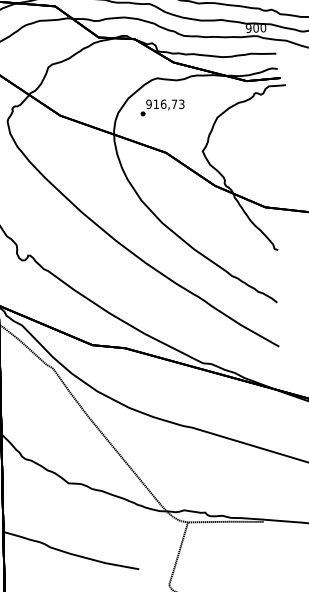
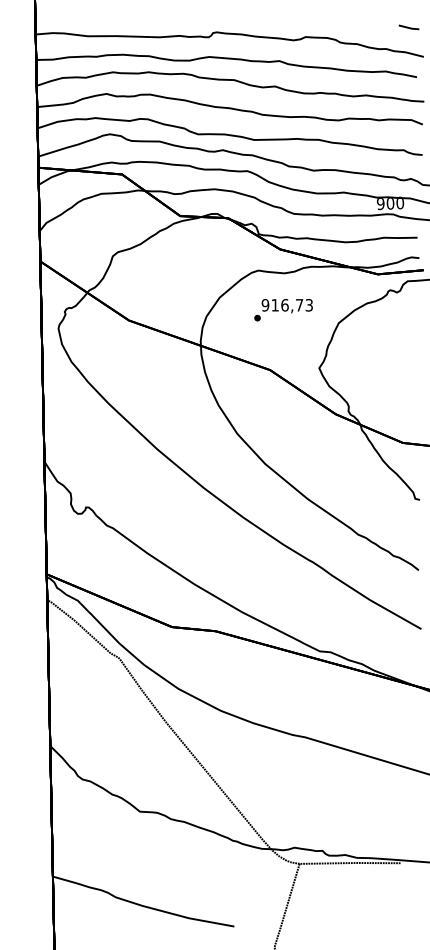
text: (162, 108) -> (283, 310), moved

